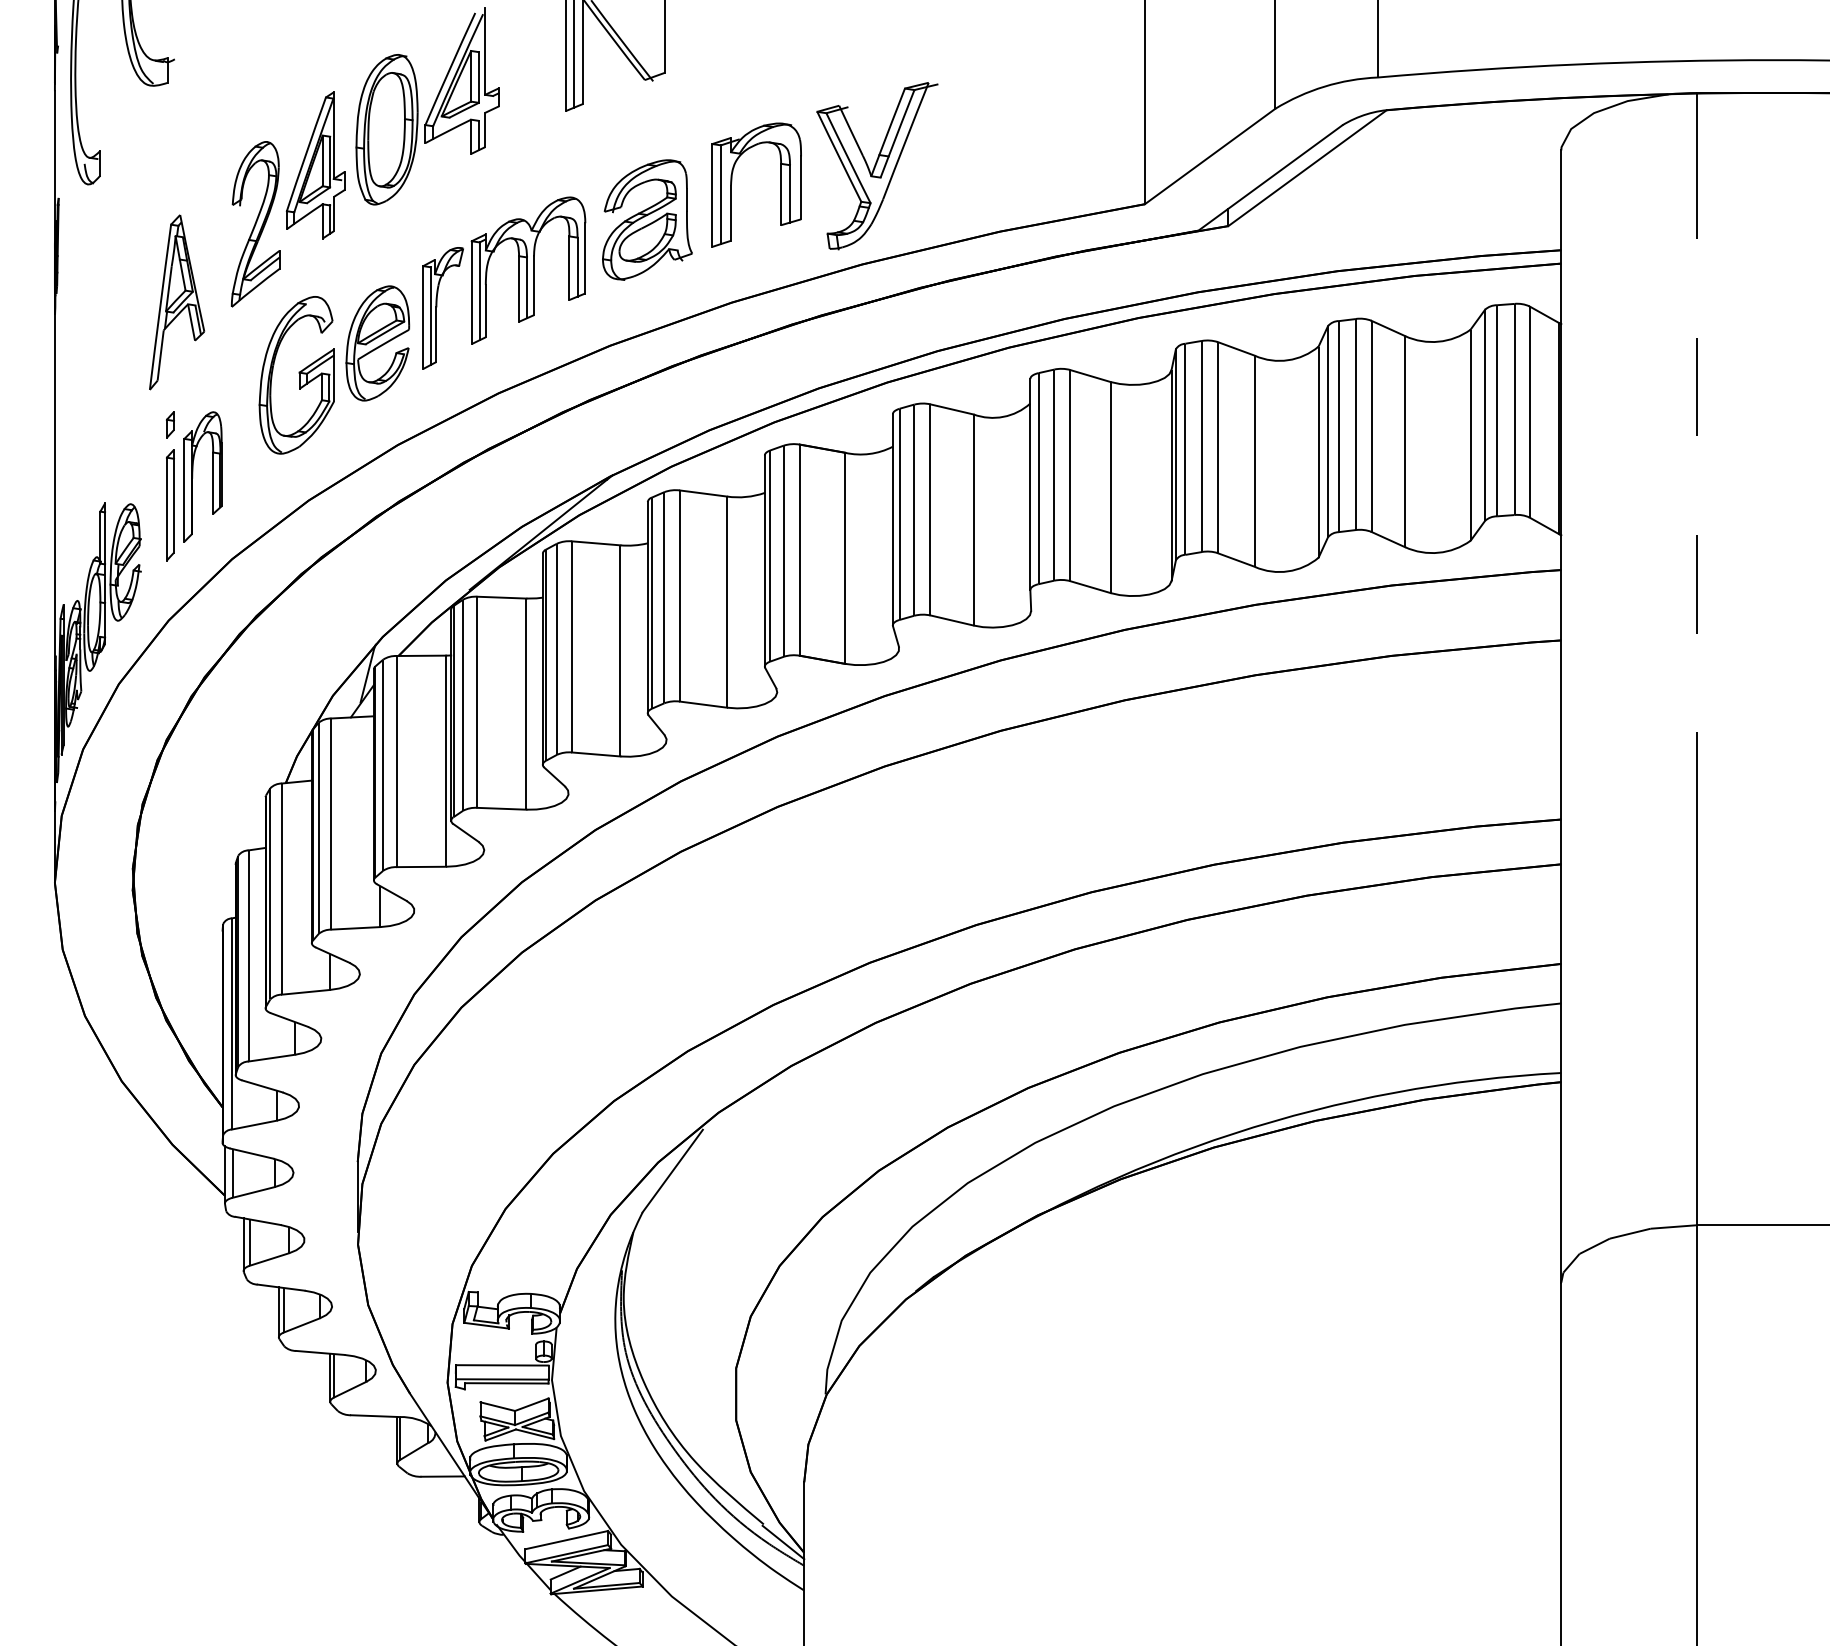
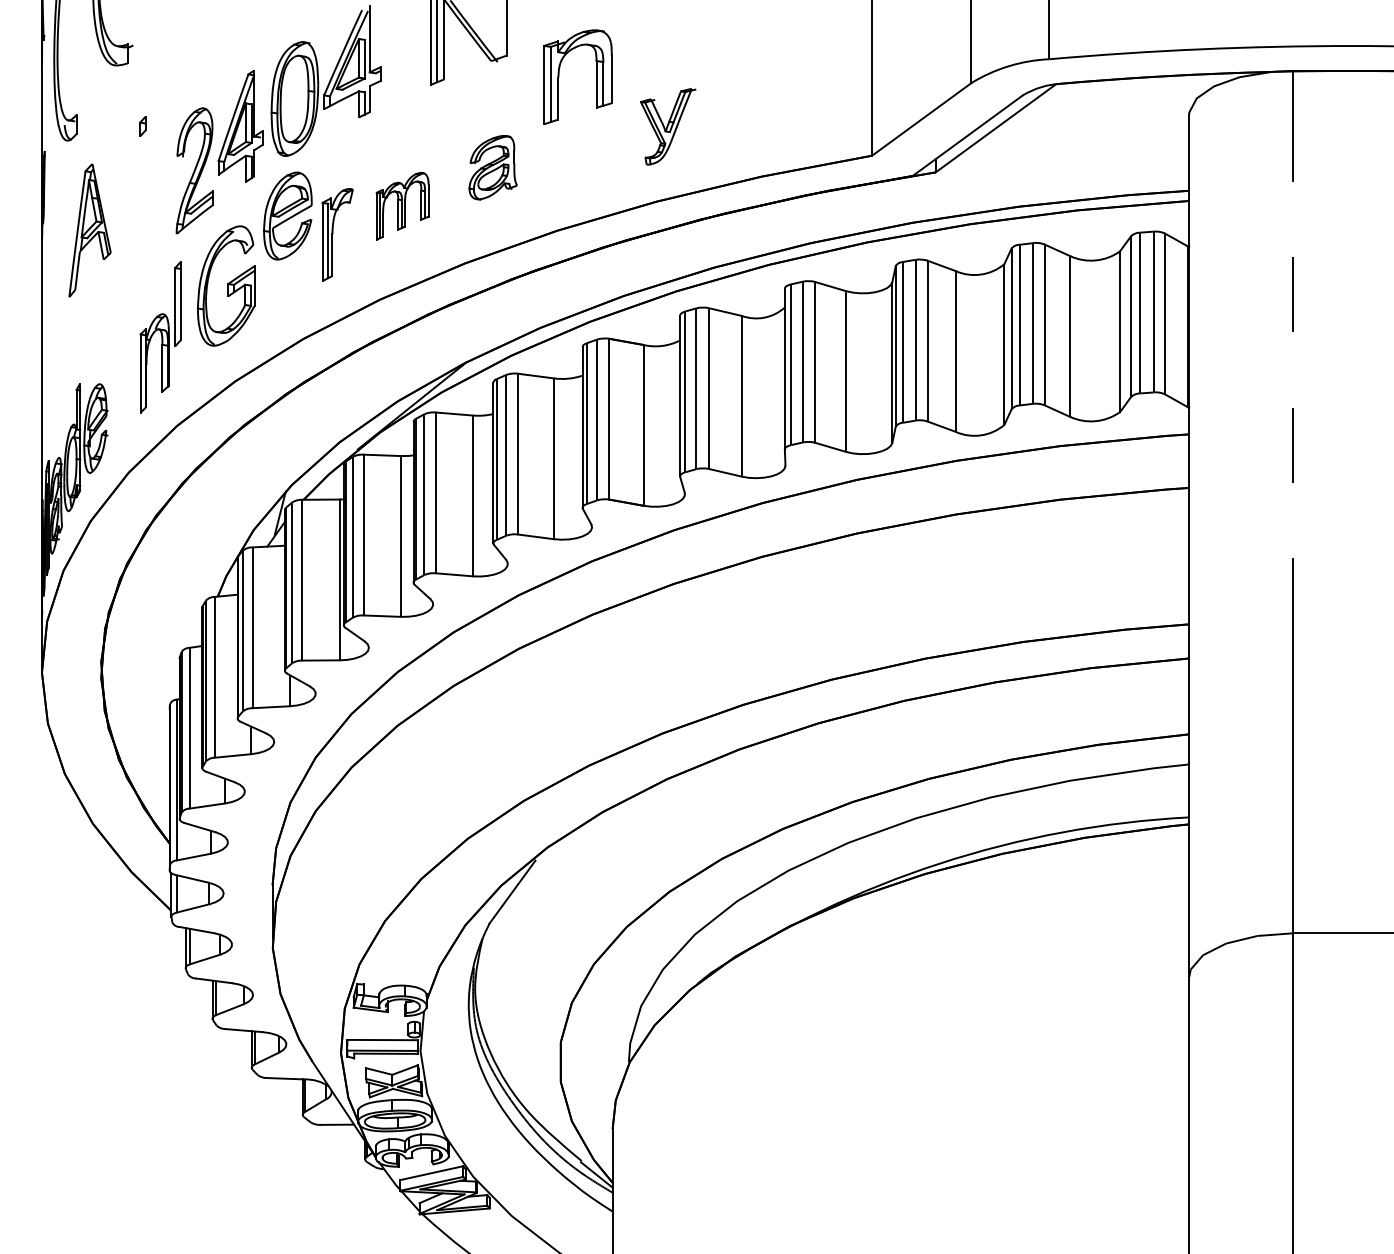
part: (877, 166) -> (668, 127), size x0.6
part: (780, 184) -> (596, 76), moved
part: (647, 219) -> (493, 167), size x0.7
part: (528, 270) -> (402, 206), size x0.6
part: (177, 302) -> (90, 230), moved
part: (377, 343) -> (287, 216), moved
part: (170, 424) -> (142, 126), moved
part: (170, 505) -> (177, 304), moved

